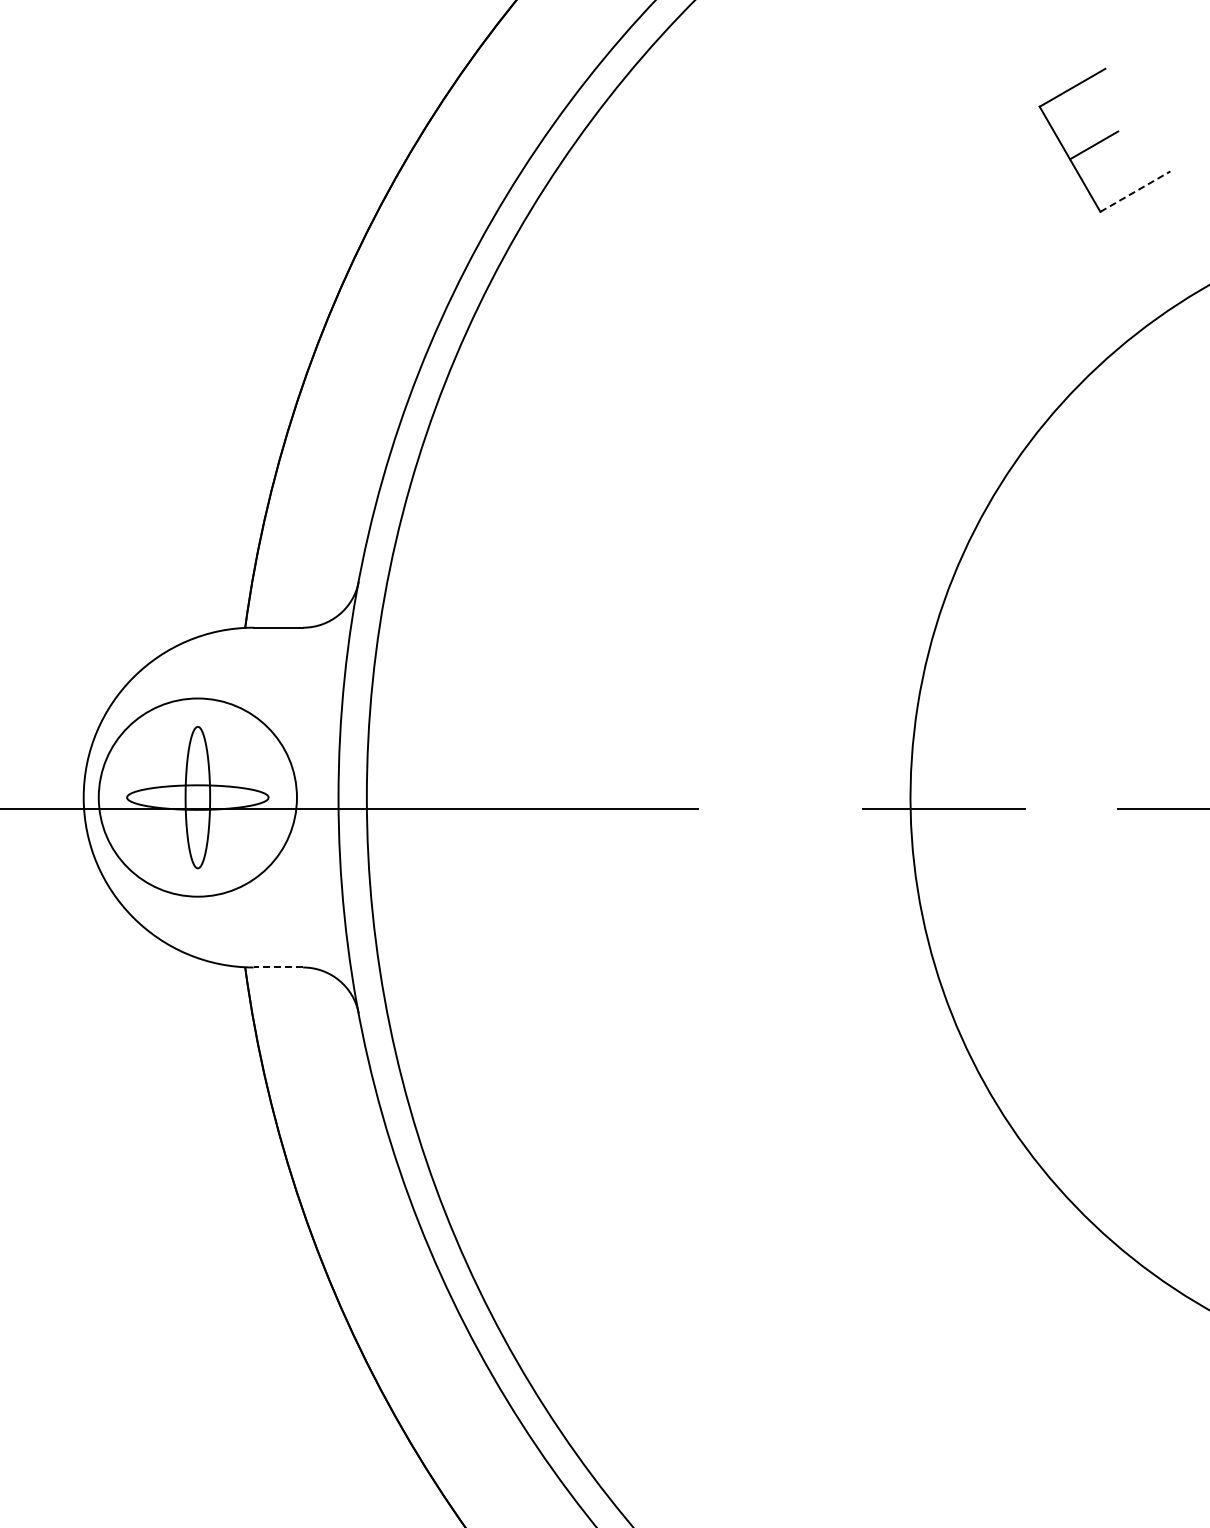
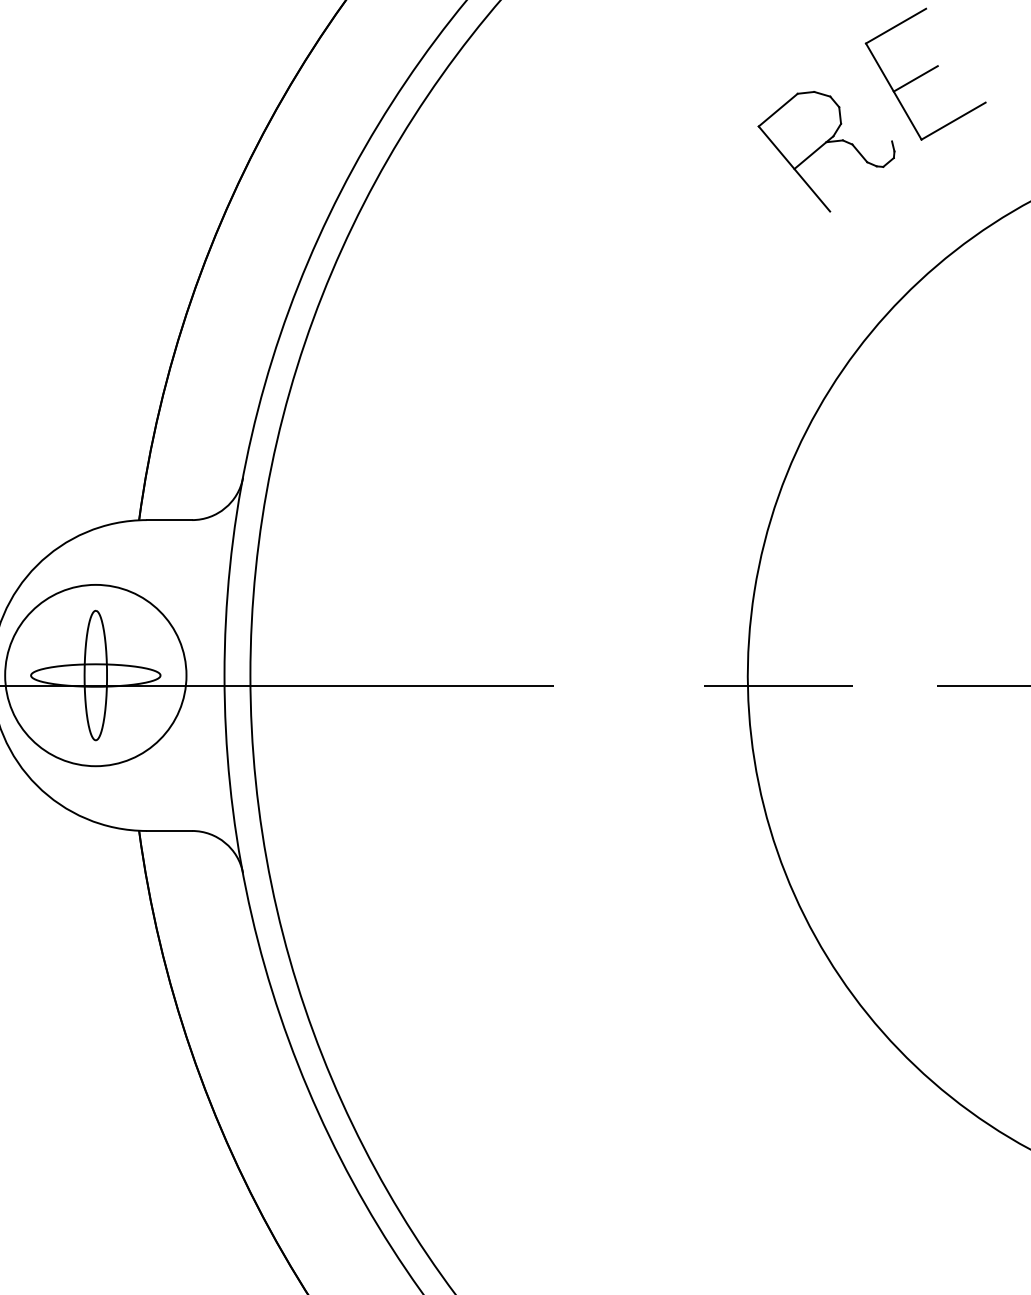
line: (1135, 191) -> (953, 121), dashed -> solid
part: (992, 219) -> (822, 146), added
line: (278, 967) -> (169, 830), dashed -> solid

